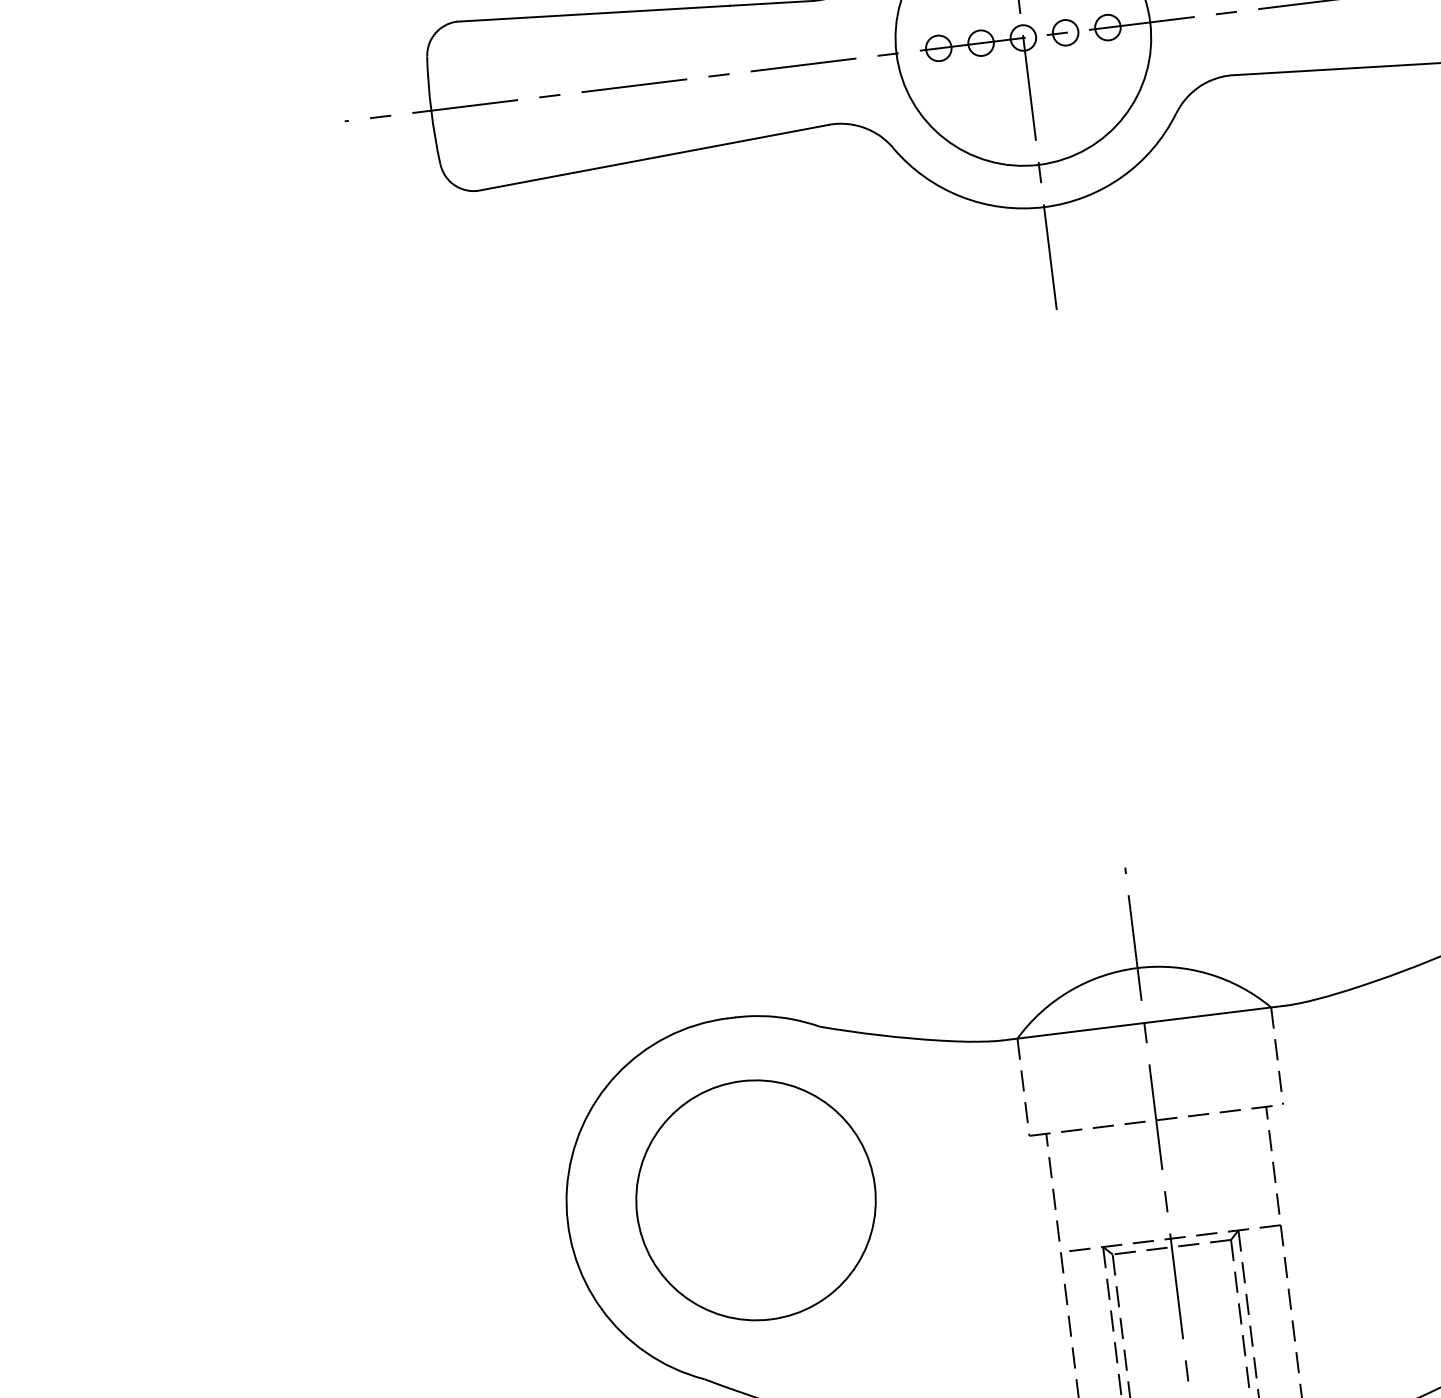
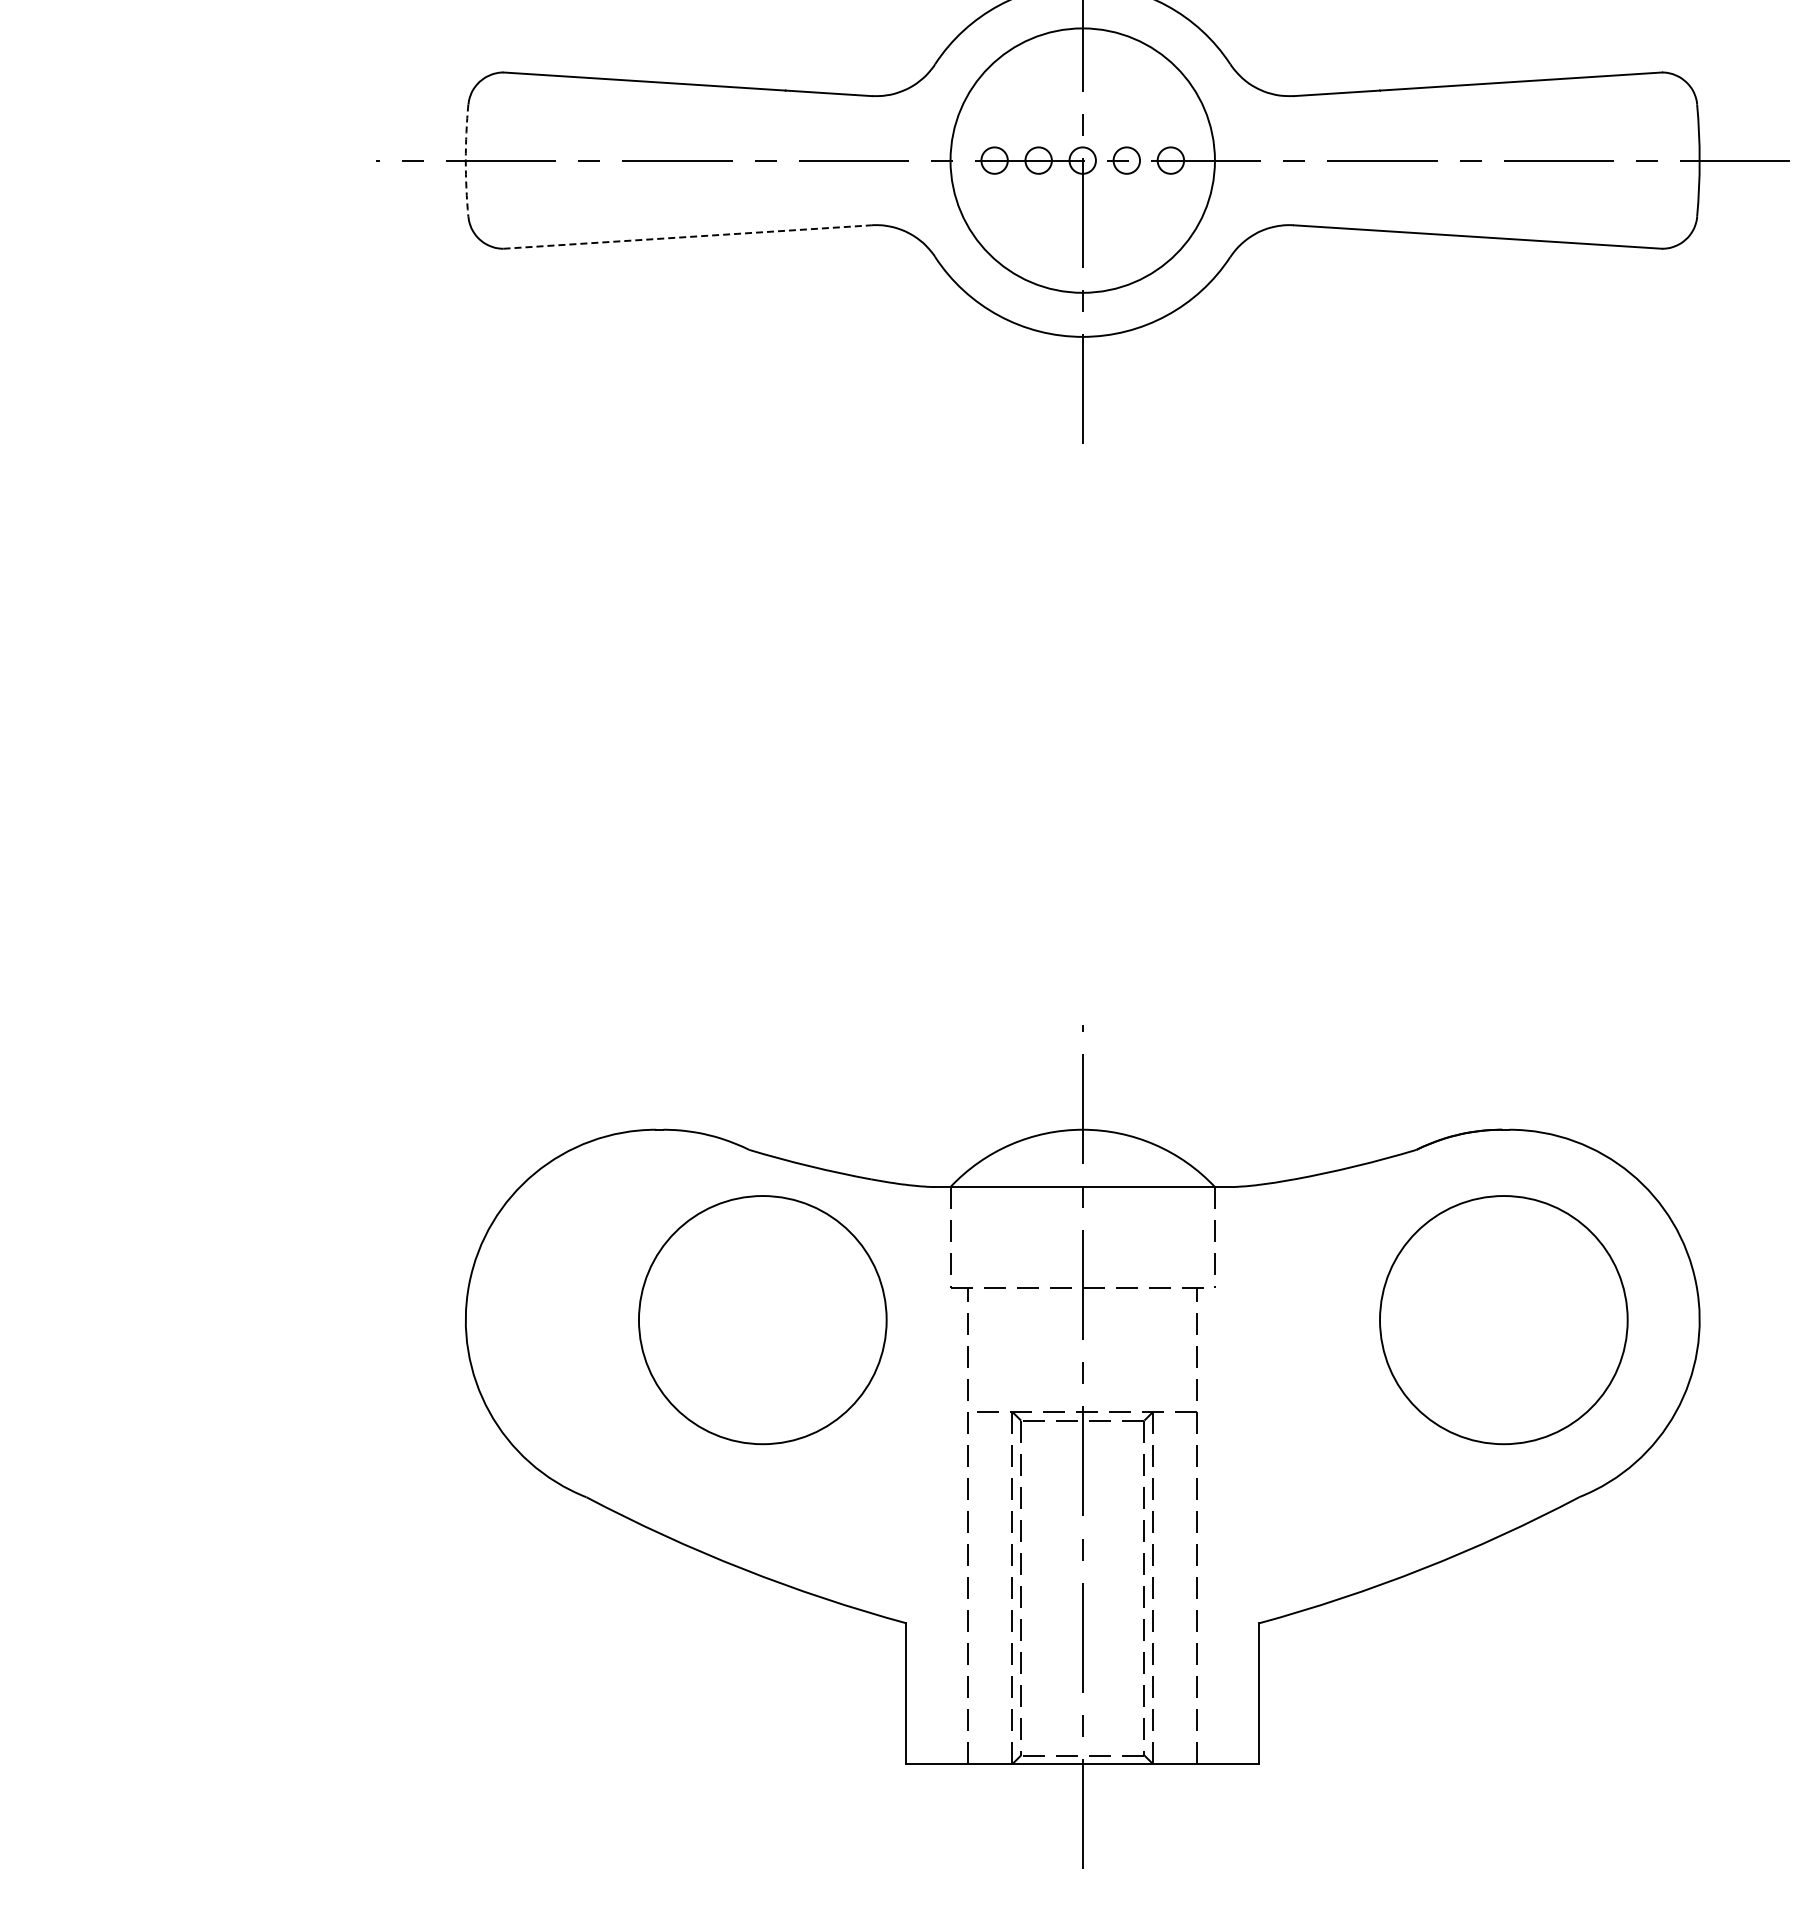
arc: (430, 110) -> (465, 160), solid -> dashed
line: (654, 158) -> (688, 237), solid -> dashed
part: (755, 1200) -> (762, 1320), moved

